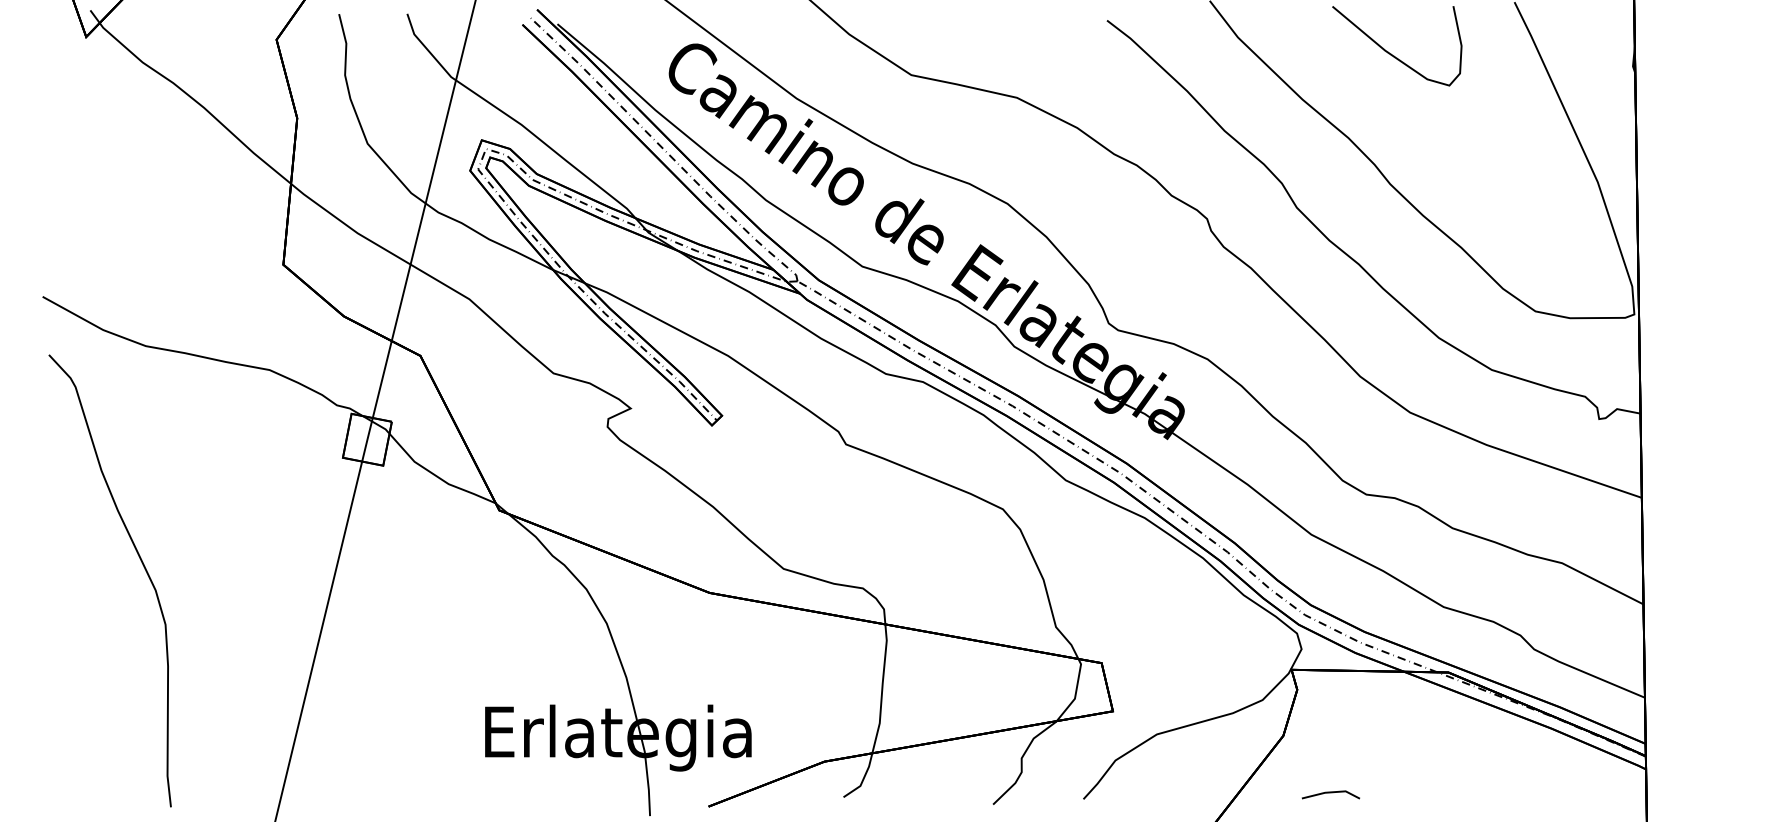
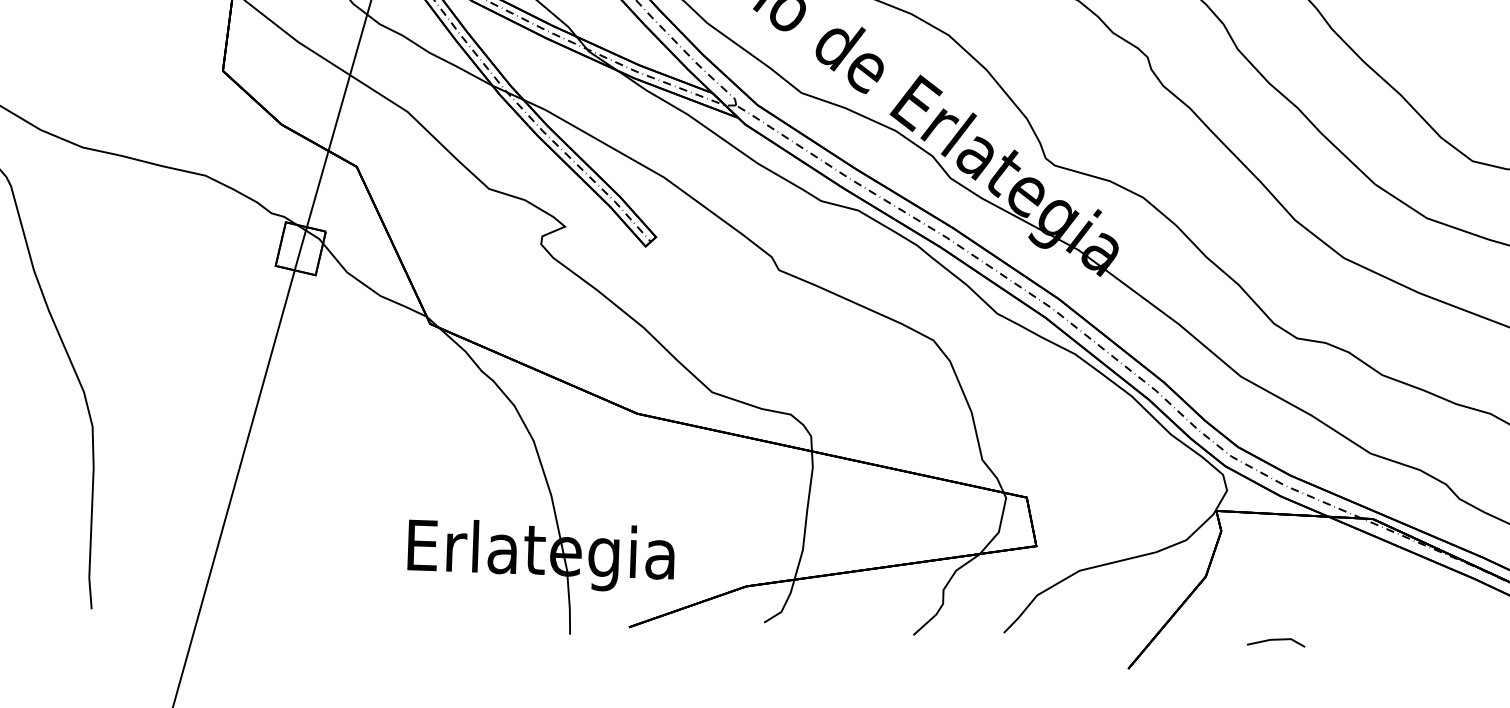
line: (1330, 793) -> (1275, 640), moved

